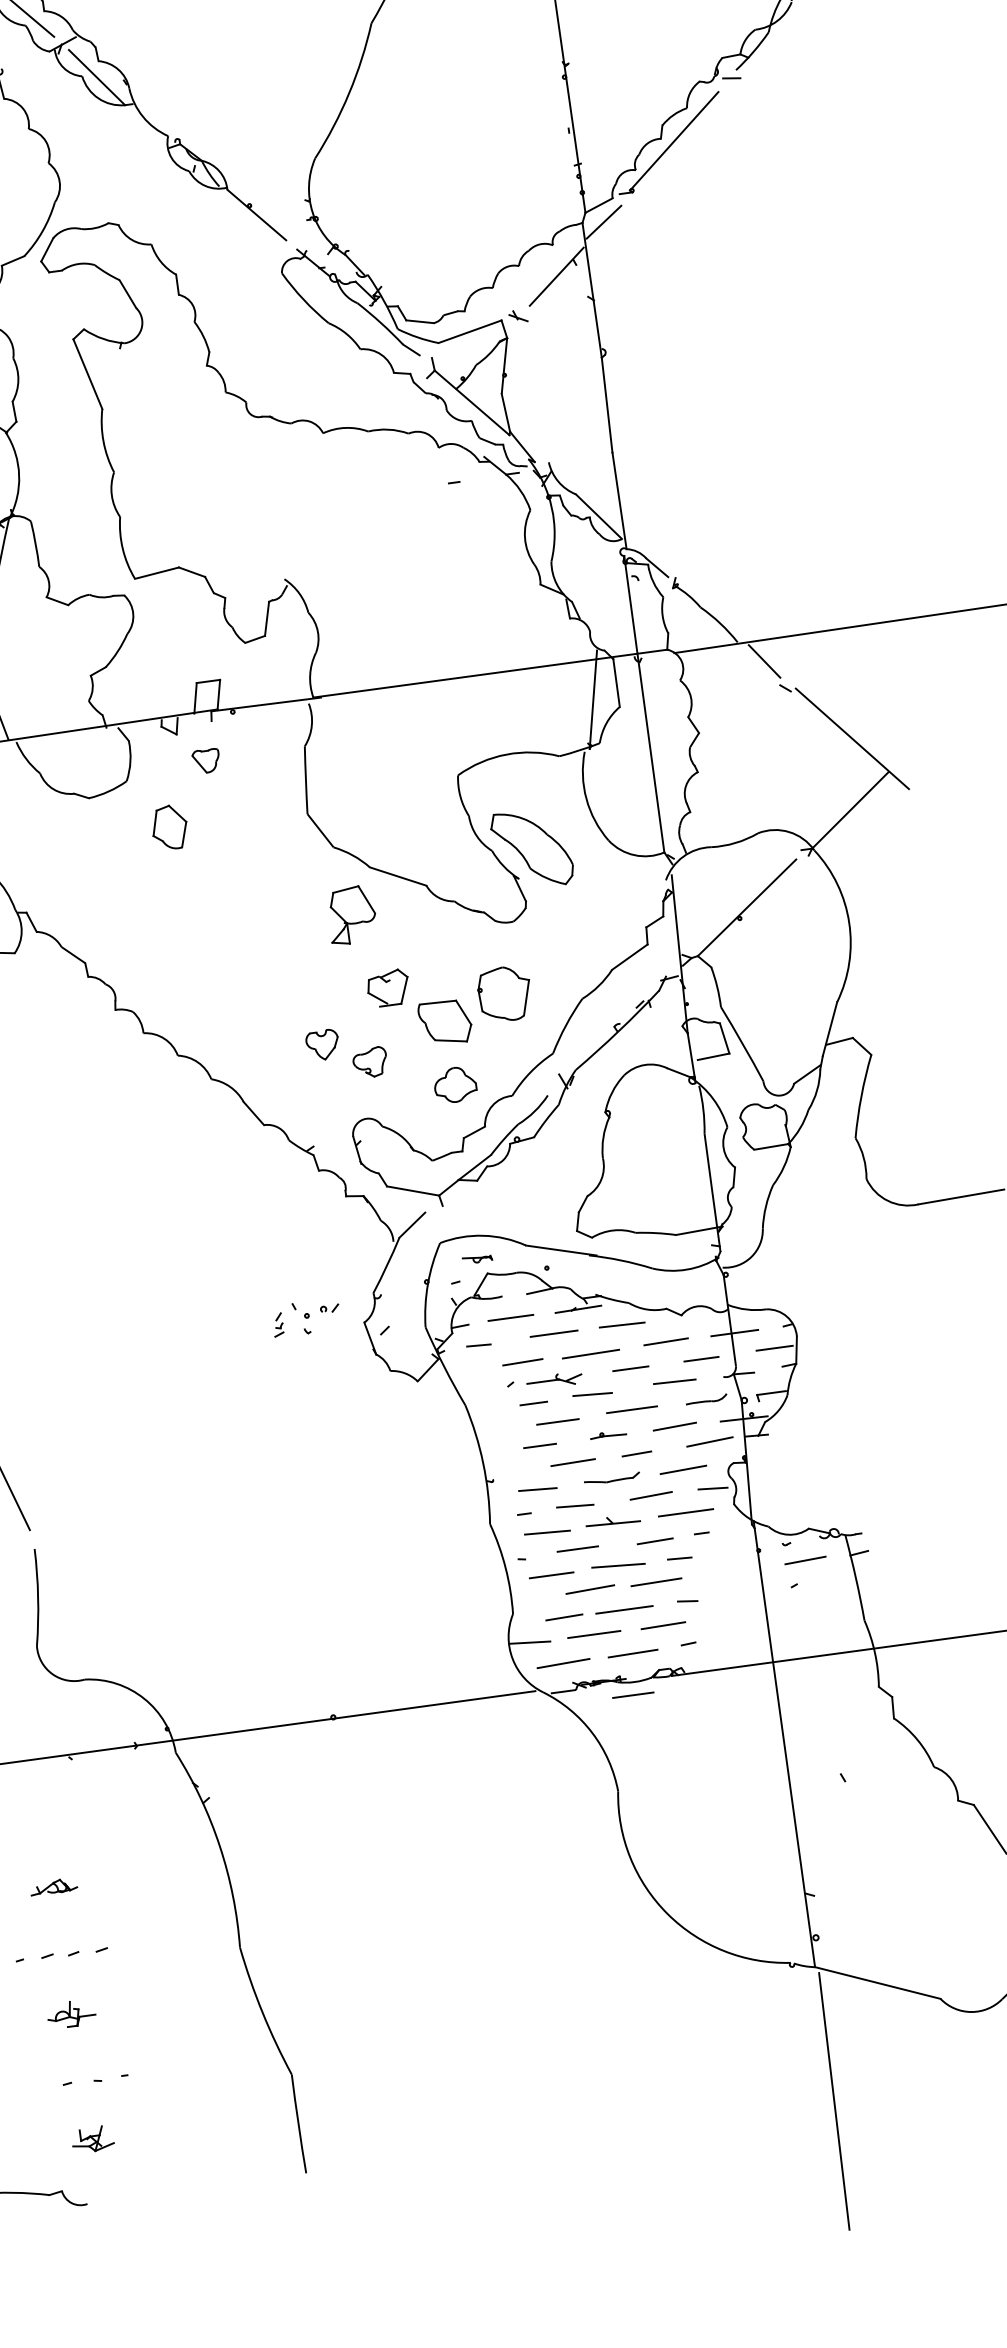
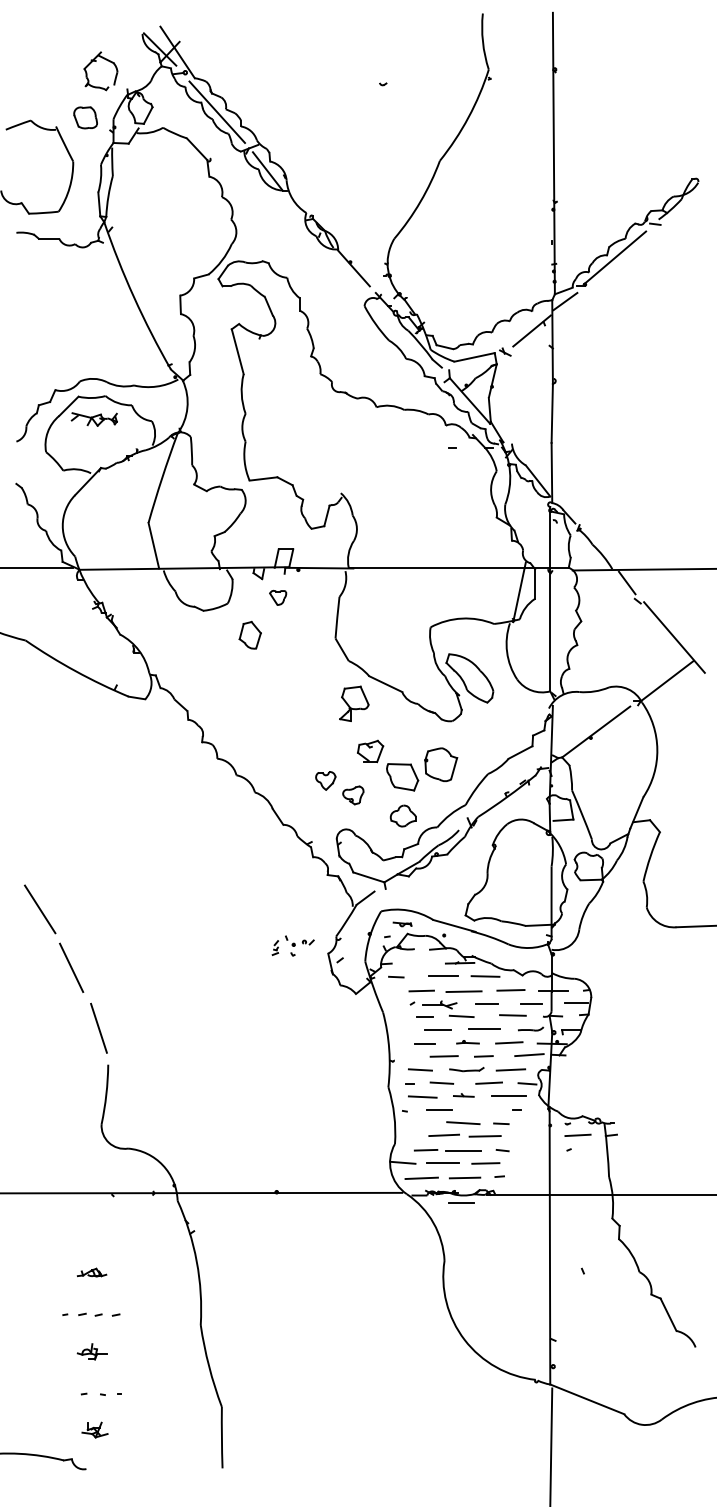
line: (511, 1317) -> (418, 962), removed
part: (612, 1521) -> (463, 1095), size x0.6
line: (654, 1541) -> (487, 1111), removed
line: (551, 1575) -> (421, 1123), removed

